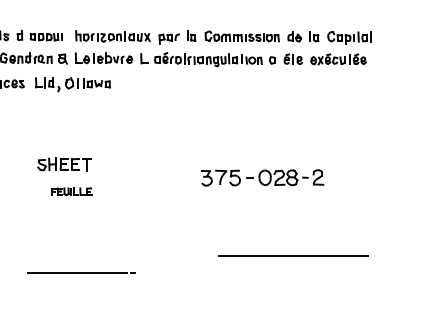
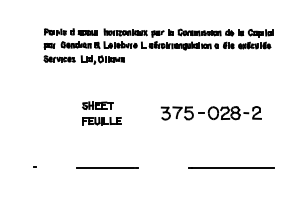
part: (261, 178) -> (210, 113), size x1.43
part: (70, 192) -> (101, 121), size x1.67
line: (292, 255) -> (231, 167), moved

